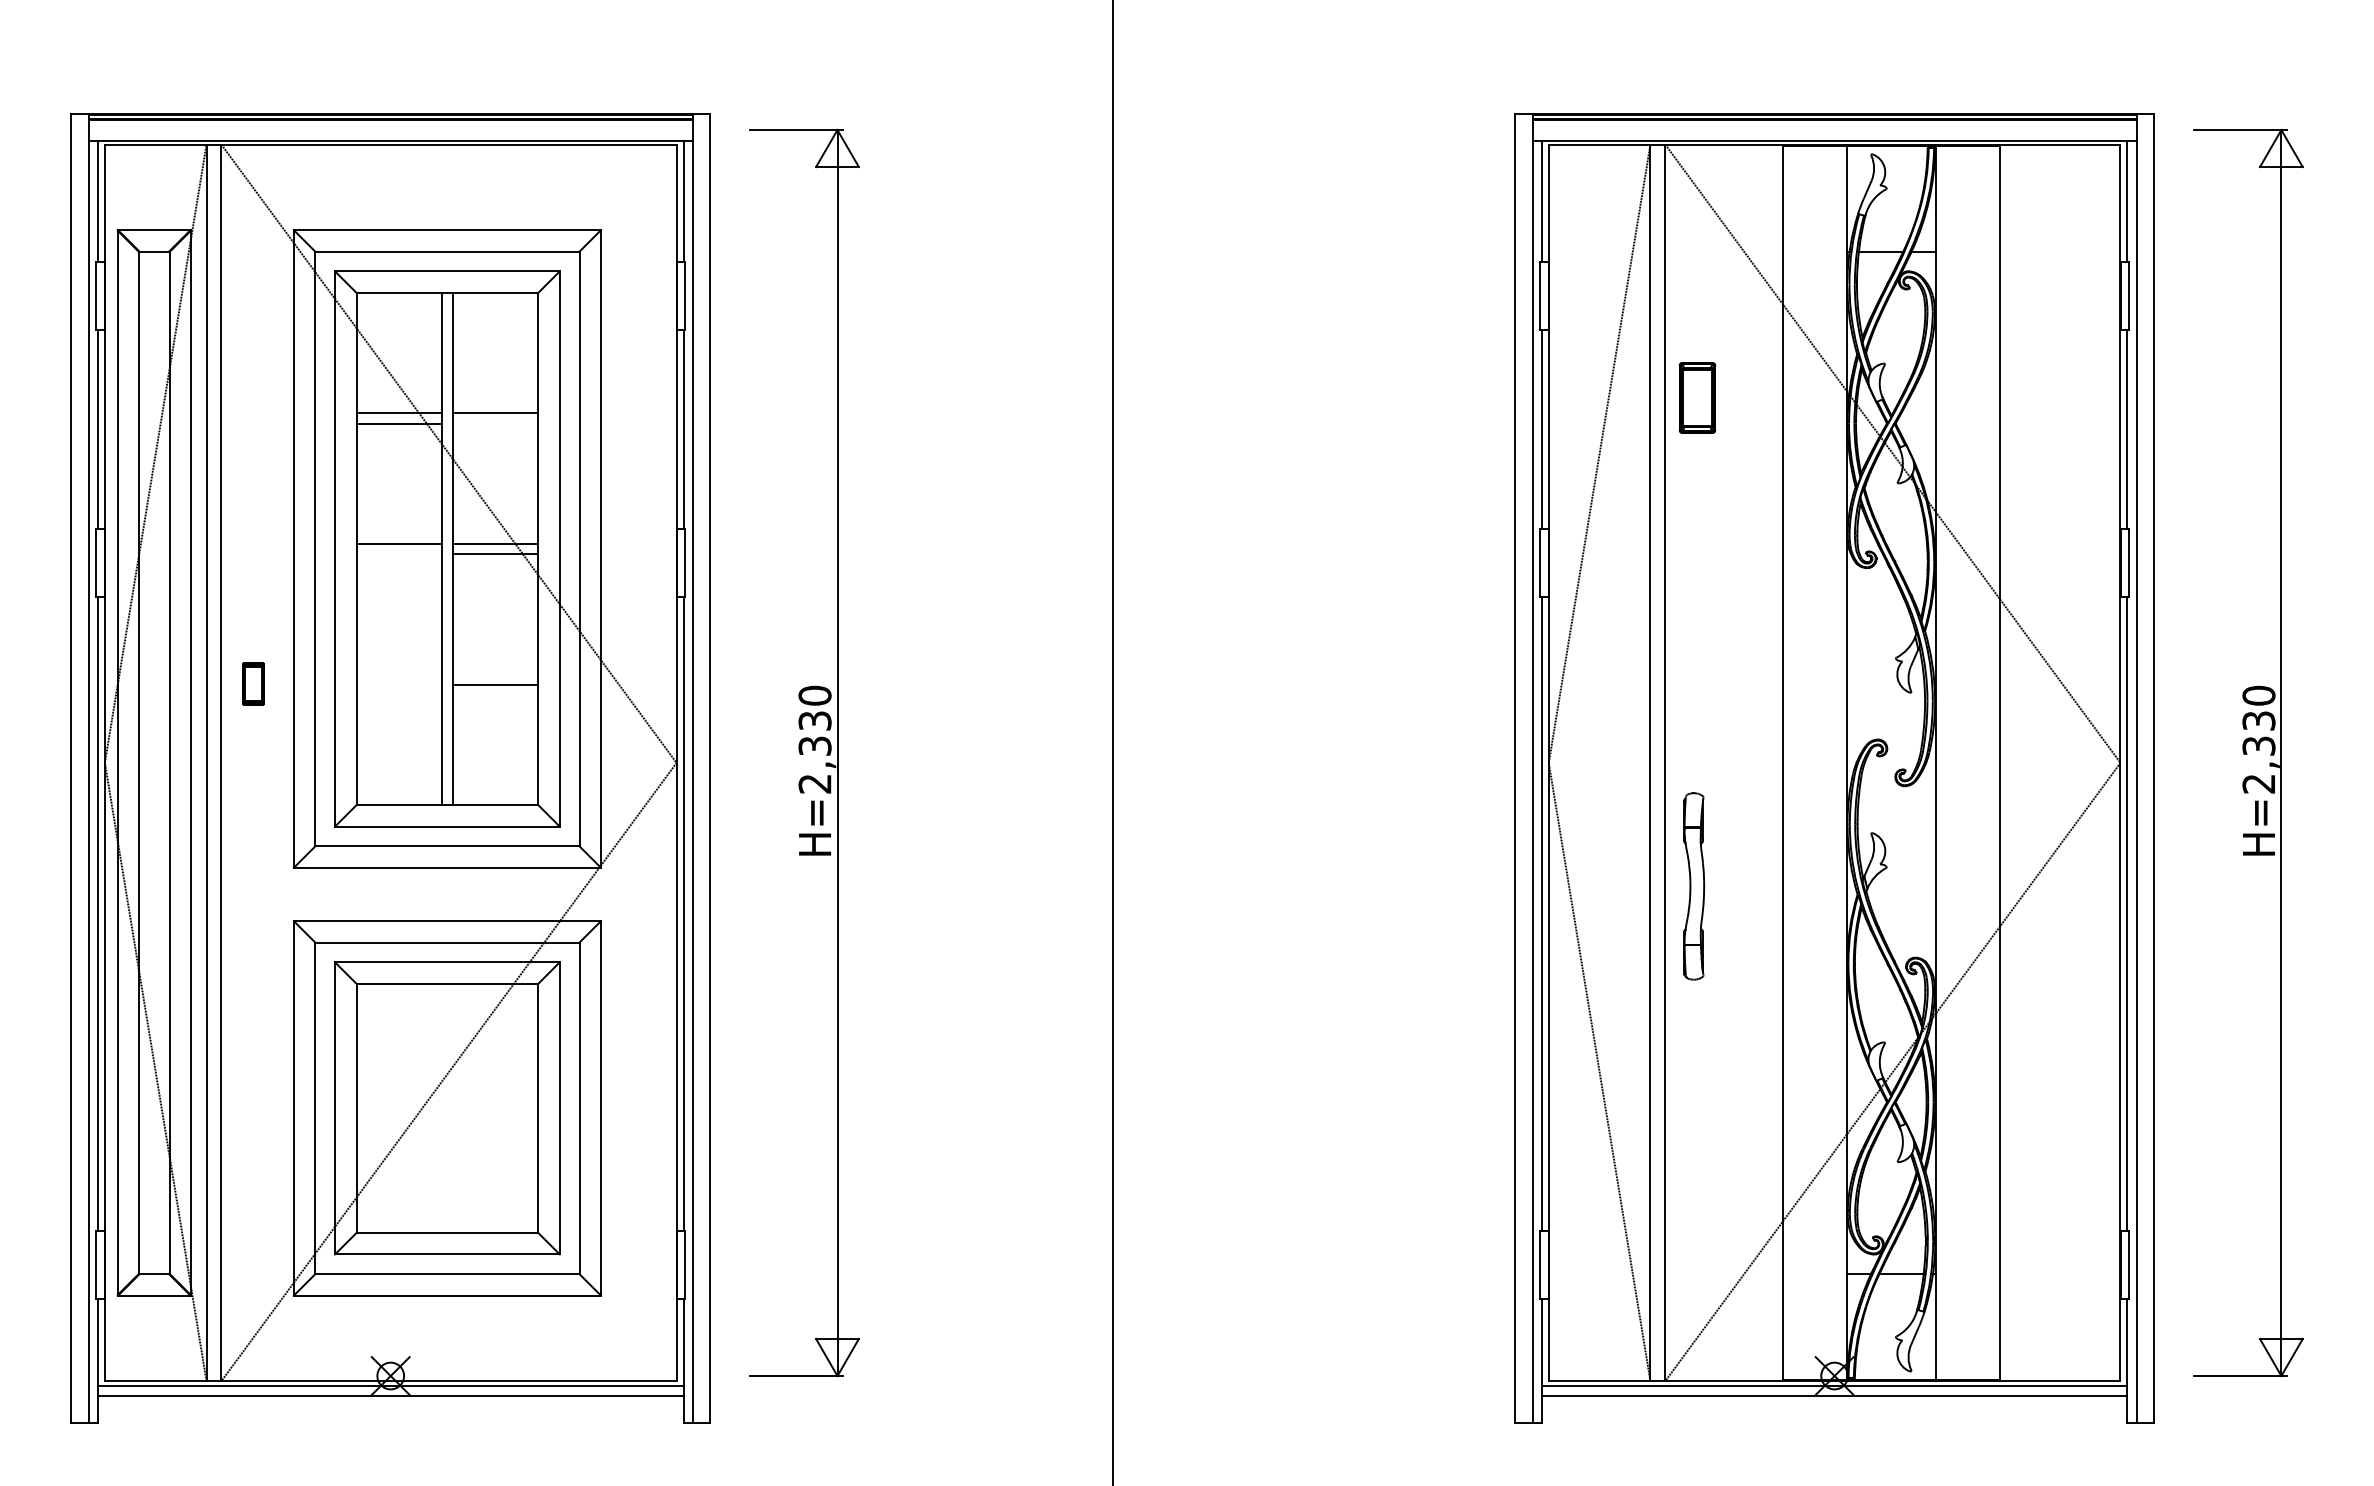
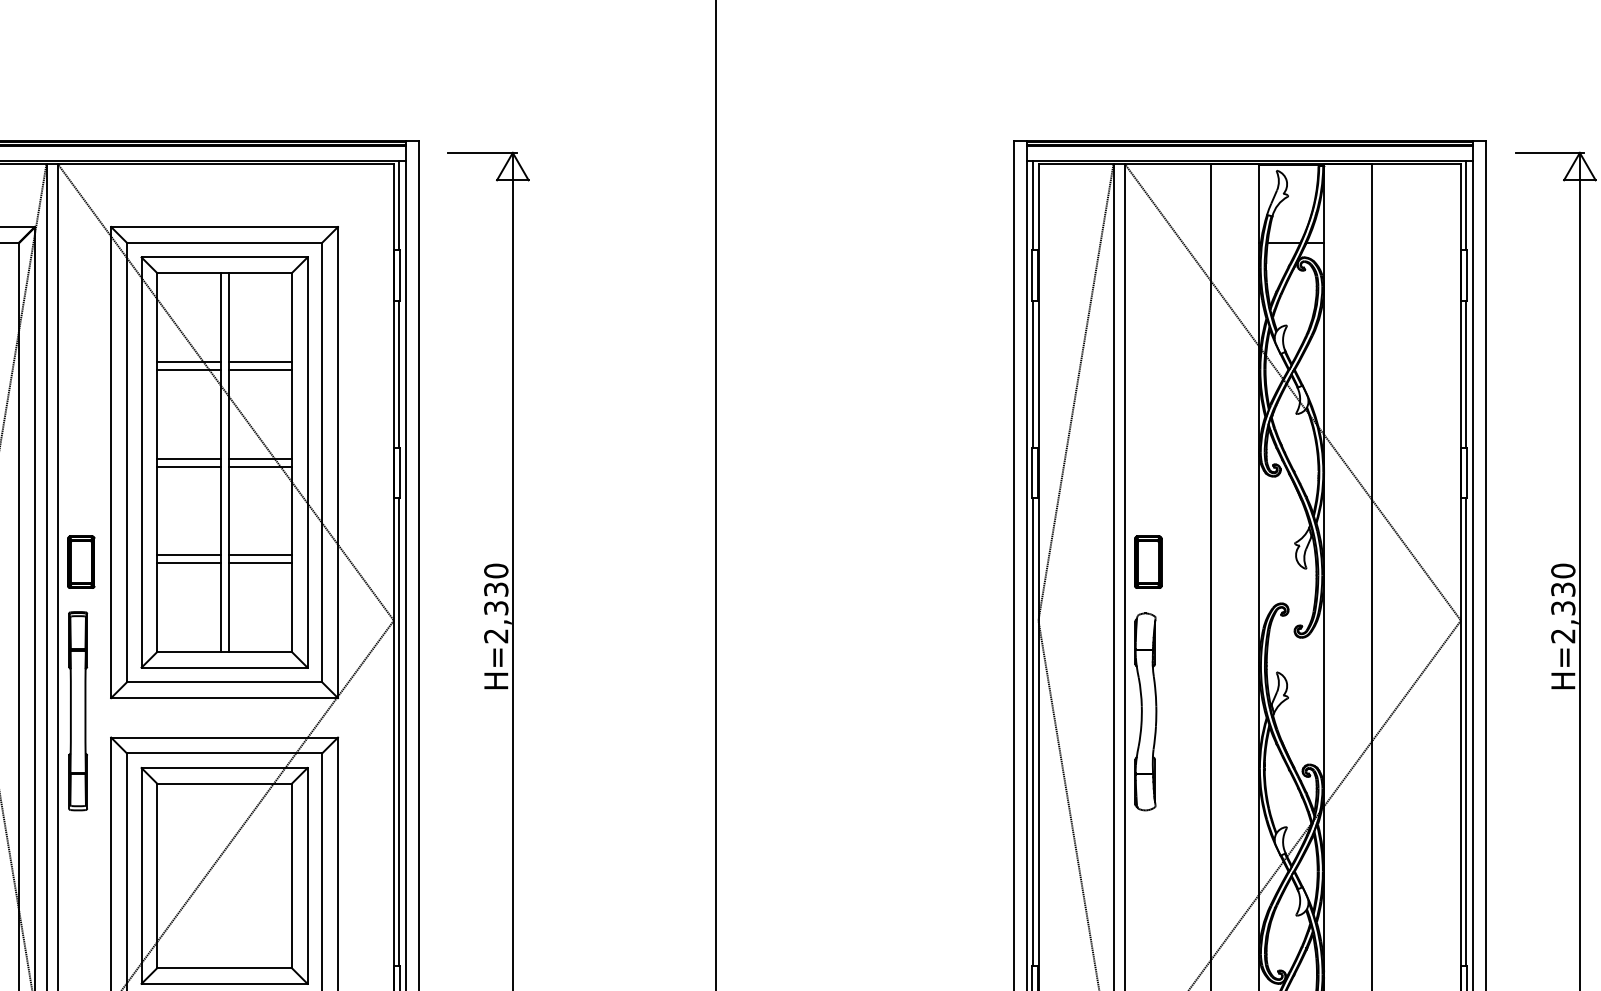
part: (1697, 397) -> (1148, 561), moved
line: (495, 423) -> (260, 369), added
line: (399, 554) -> (189, 466), added
line: (399, 674) -> (189, 555), added
line: (495, 674) -> (260, 555), added
part: (253, 683) -> (81, 561), size x1.67
line: (399, 685) -> (189, 563), added
part: (249, 885) -> (78, 711), added
part: (1694, 886) -> (1146, 711), size x1.43

